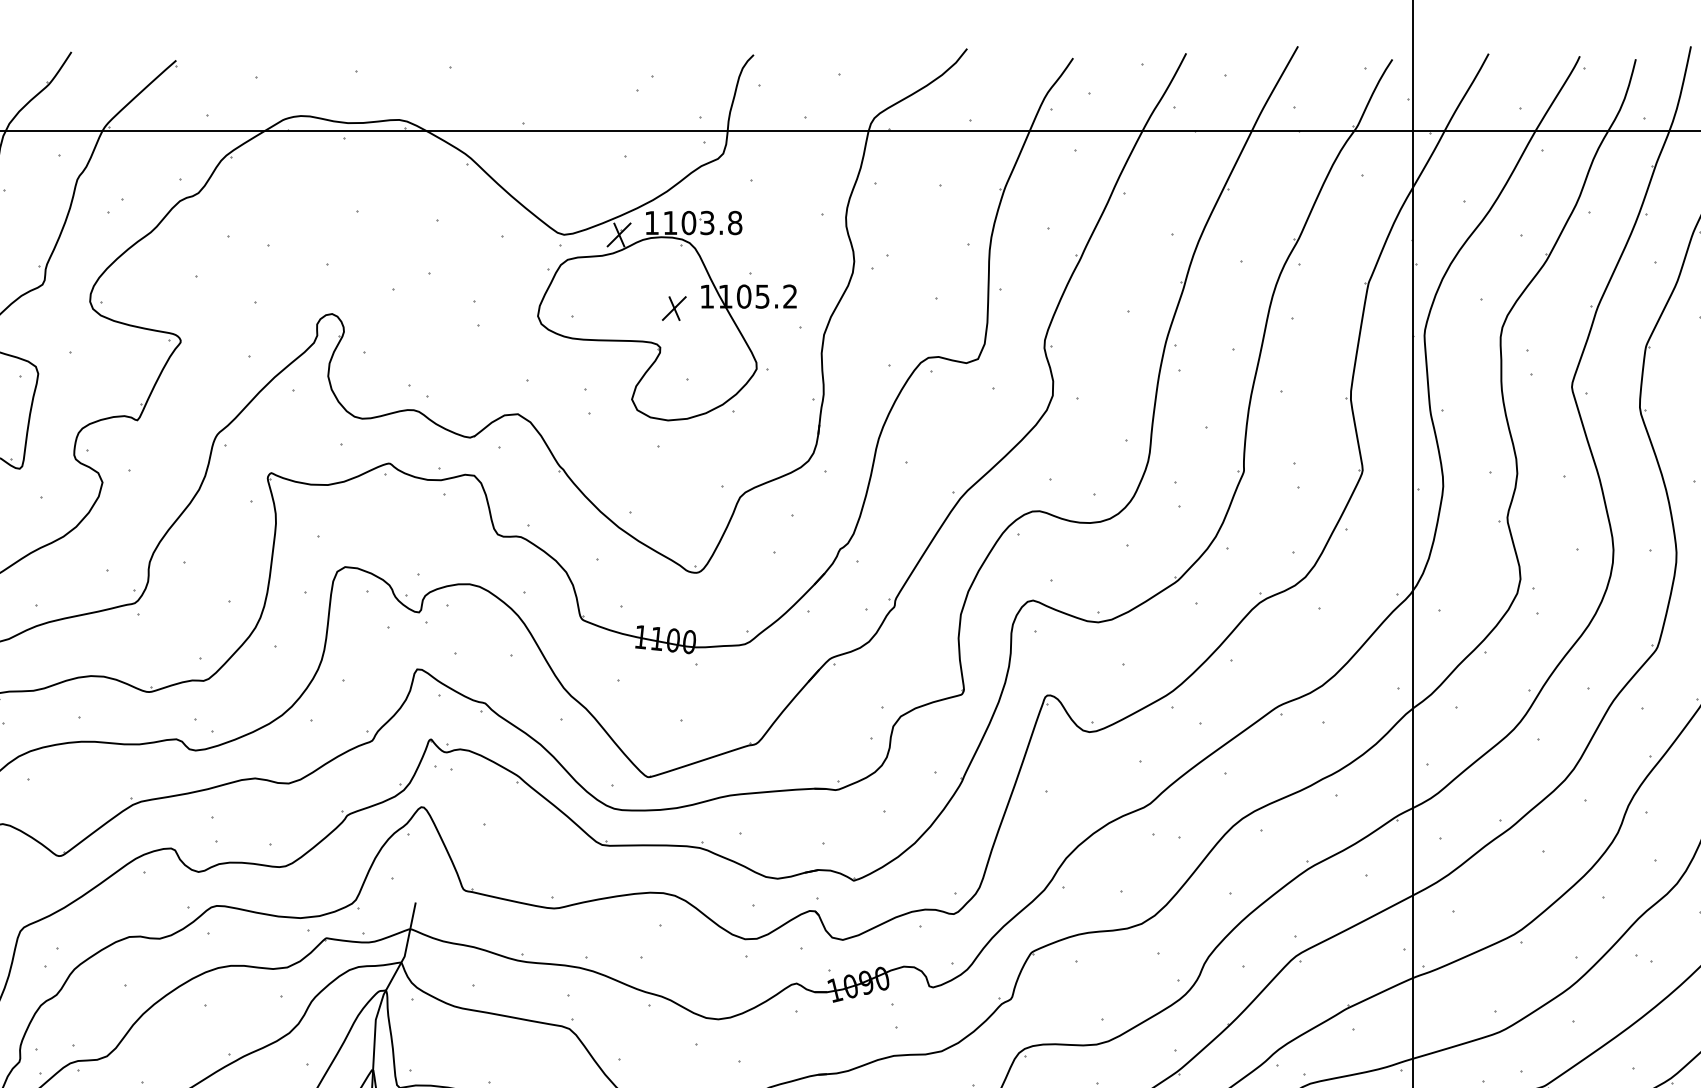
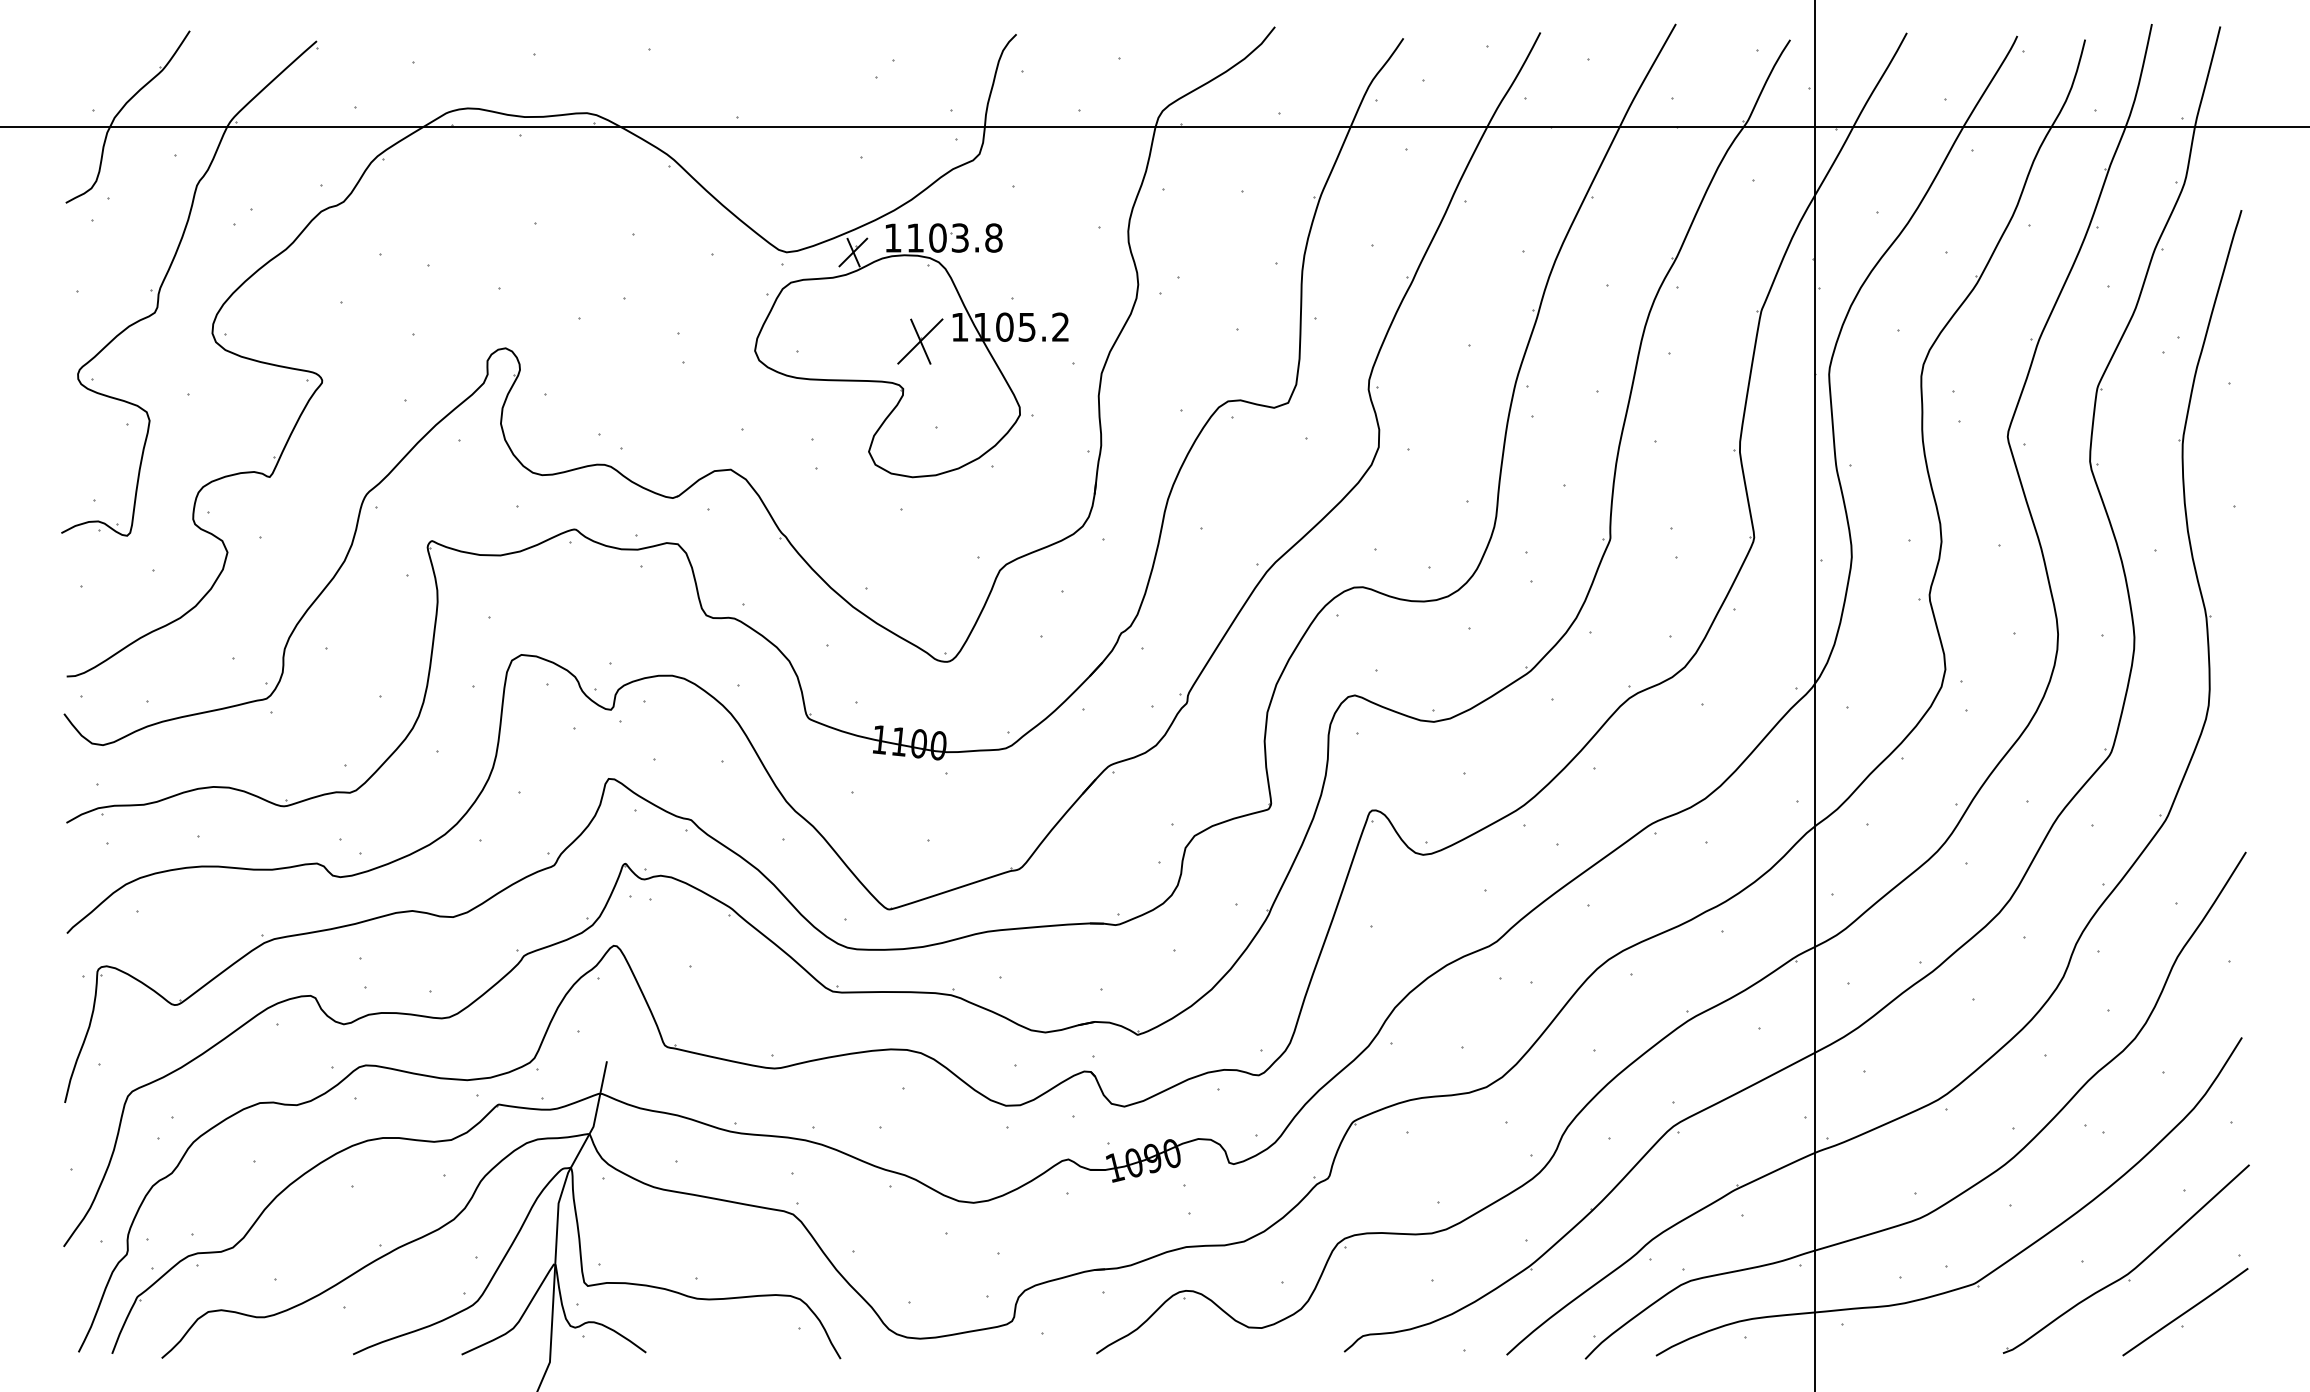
part: (673, 308) -> (919, 341), size x1.6

